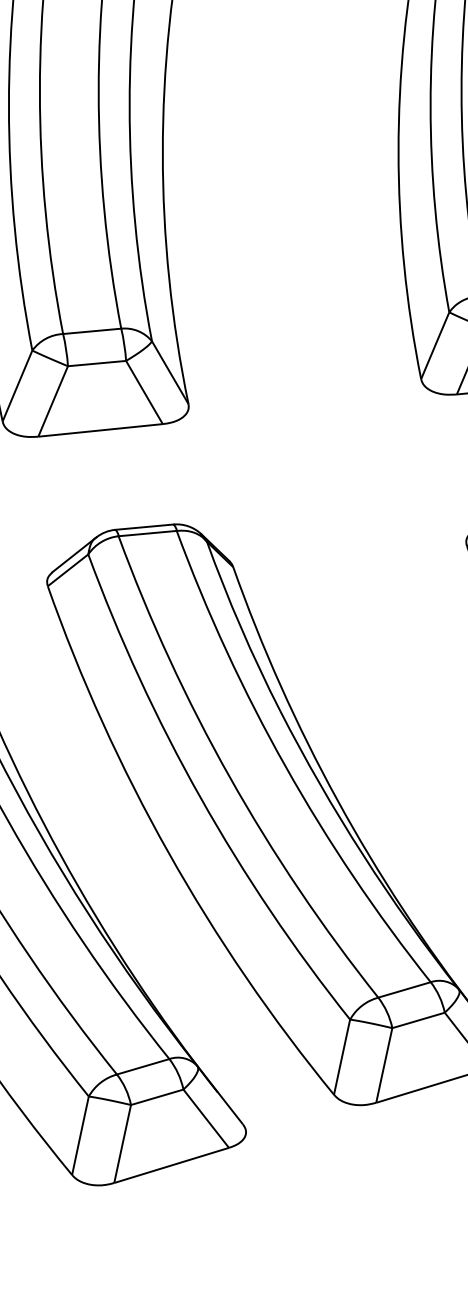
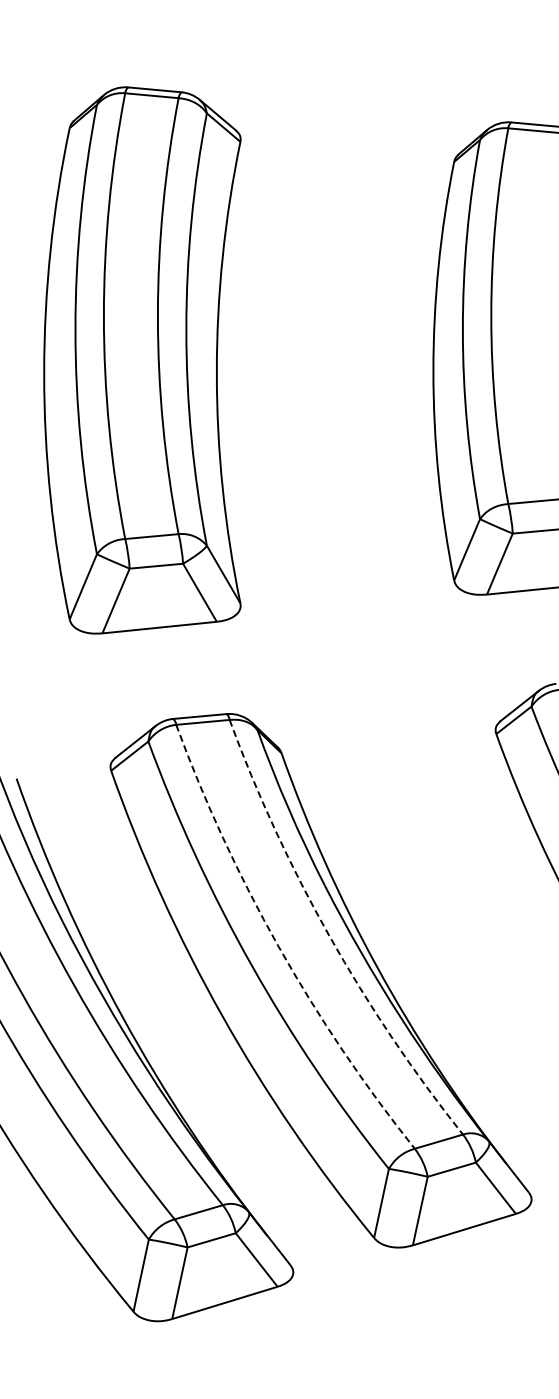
arc: (285, 766) -> (329, 936), solid -> dashed
arc: (229, 777) -> (278, 946), solid -> dashed

